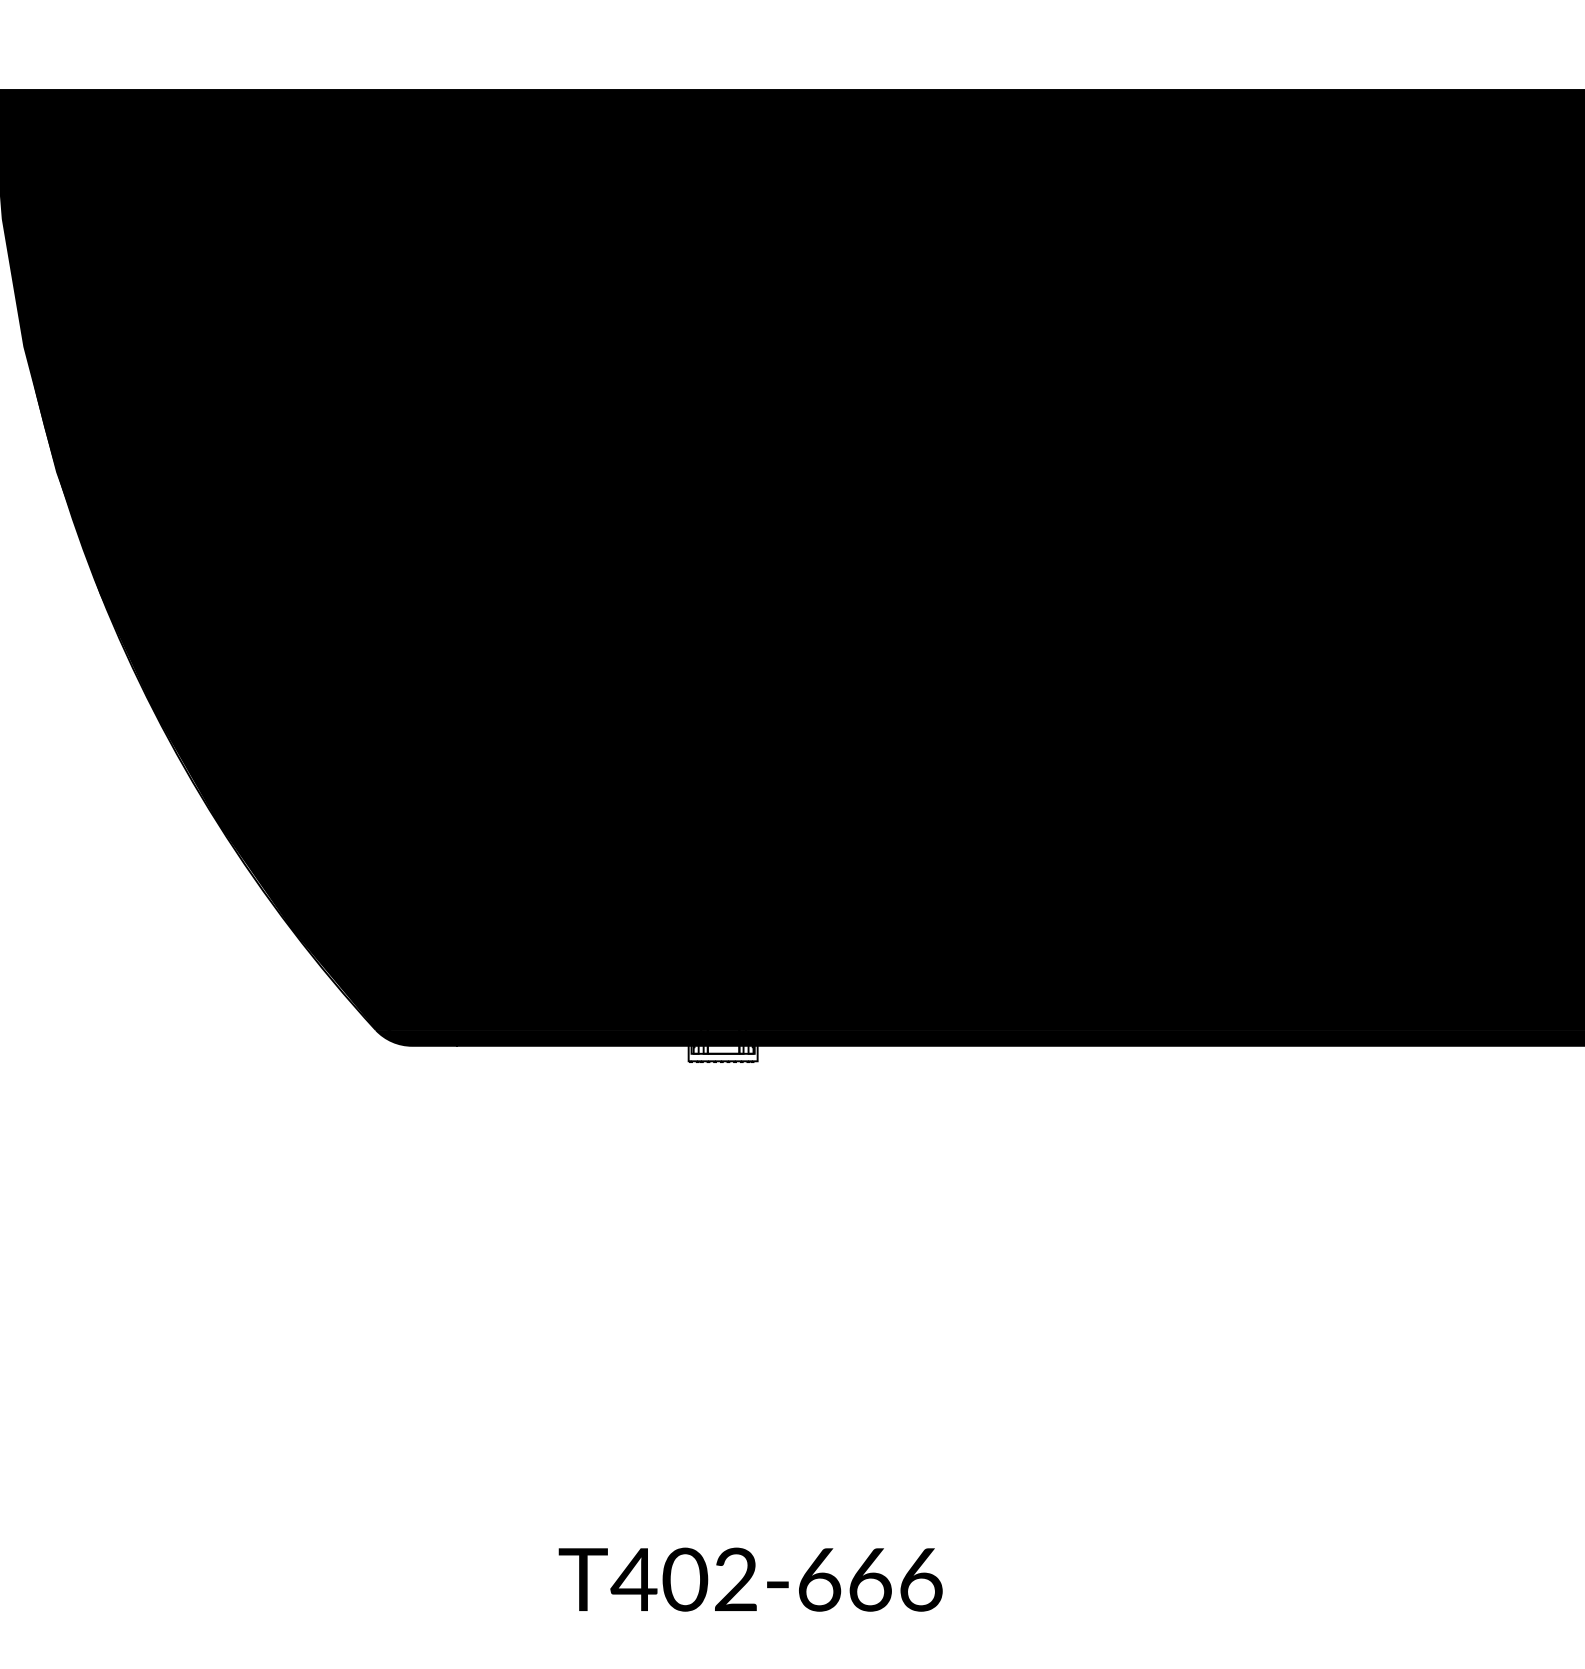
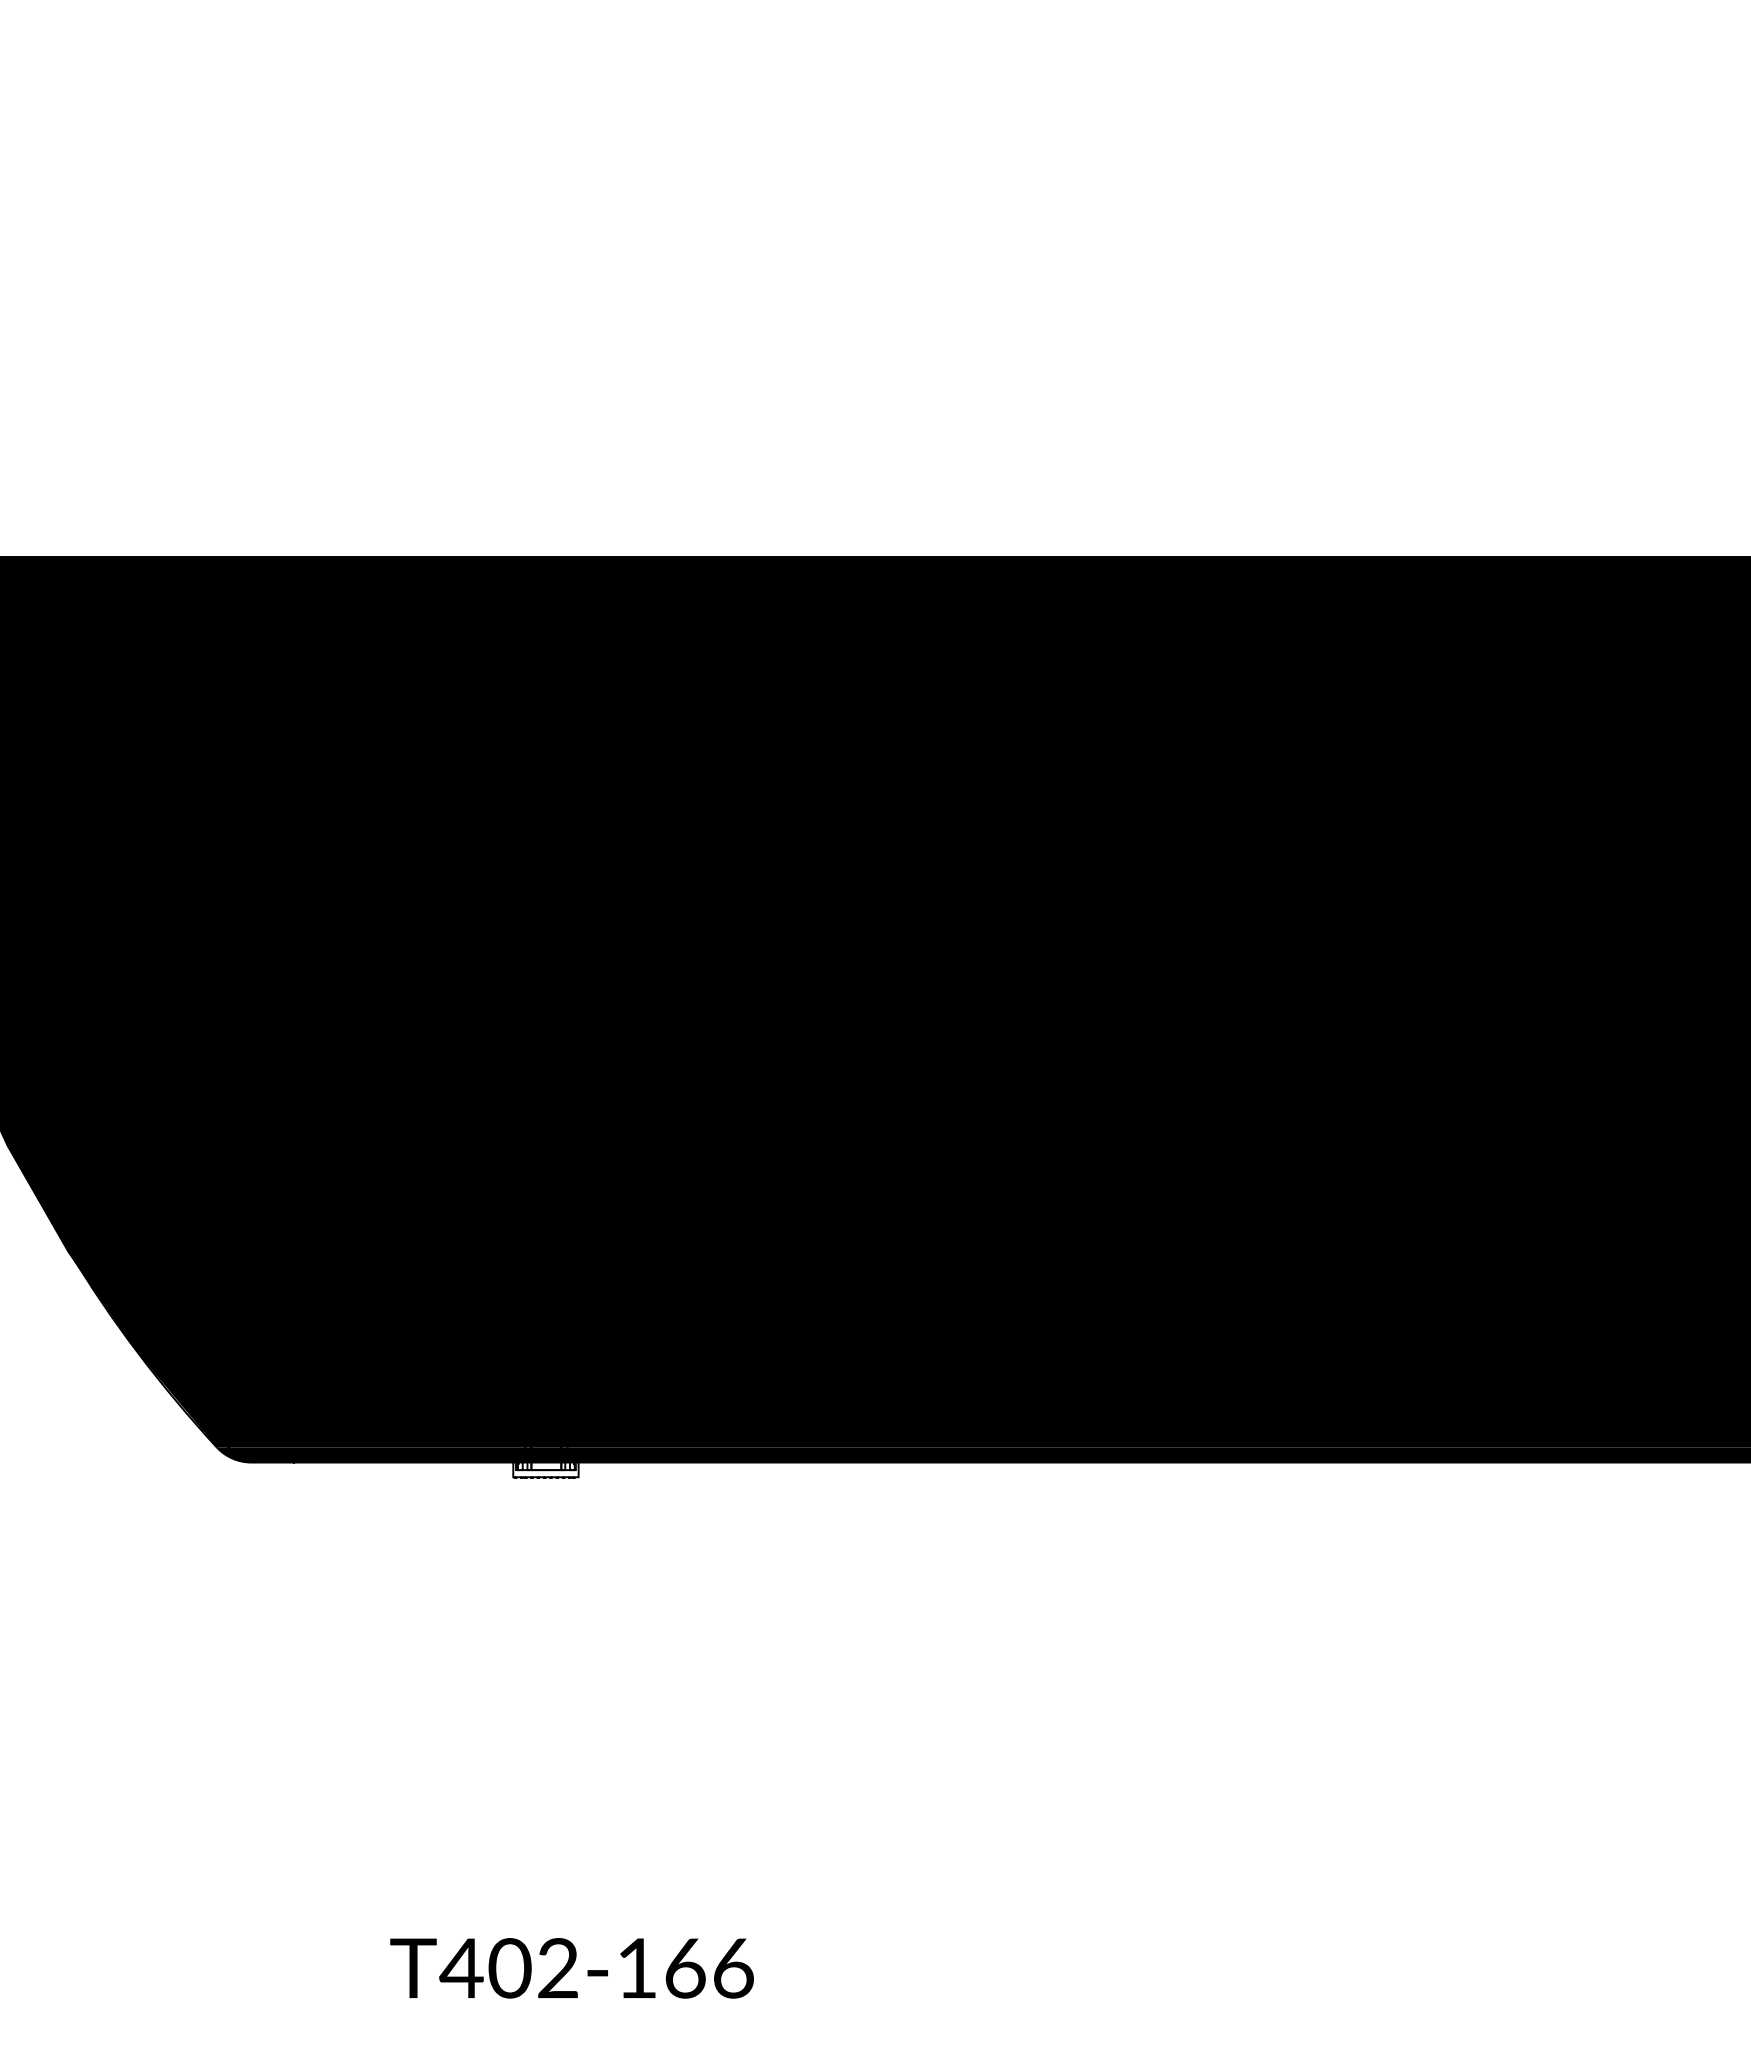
text: (819, 1579) -> (637, 1968), T402-666 -> T402-166

